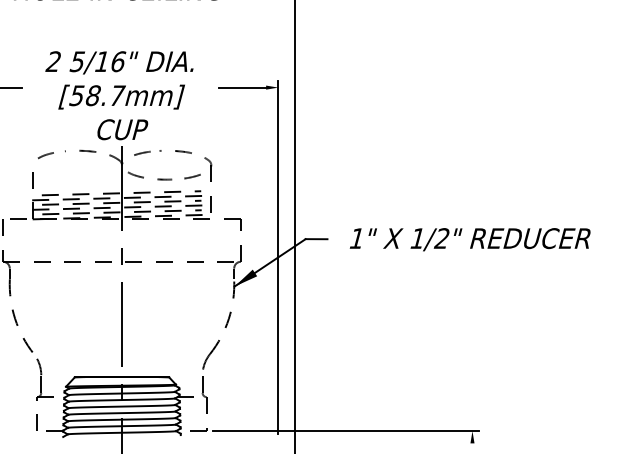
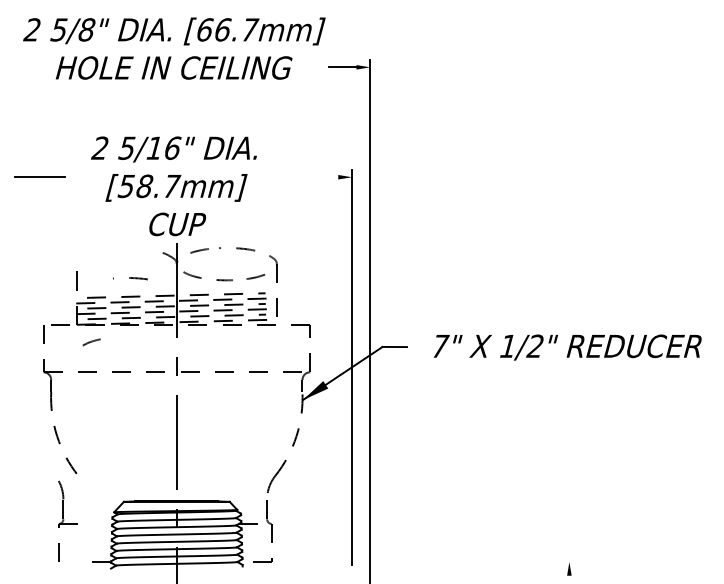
line: (242, 87) -> (311, 177), removed
curve: (80, 151) -> (130, 278), moved
line: (45, 155) -> (91, 342), moved
text: (357, 237) -> (440, 345), 1" -> 7"
part: (44, 394) -> (67, 520), moved
line: (345, 431) -> (427, 562), removed

